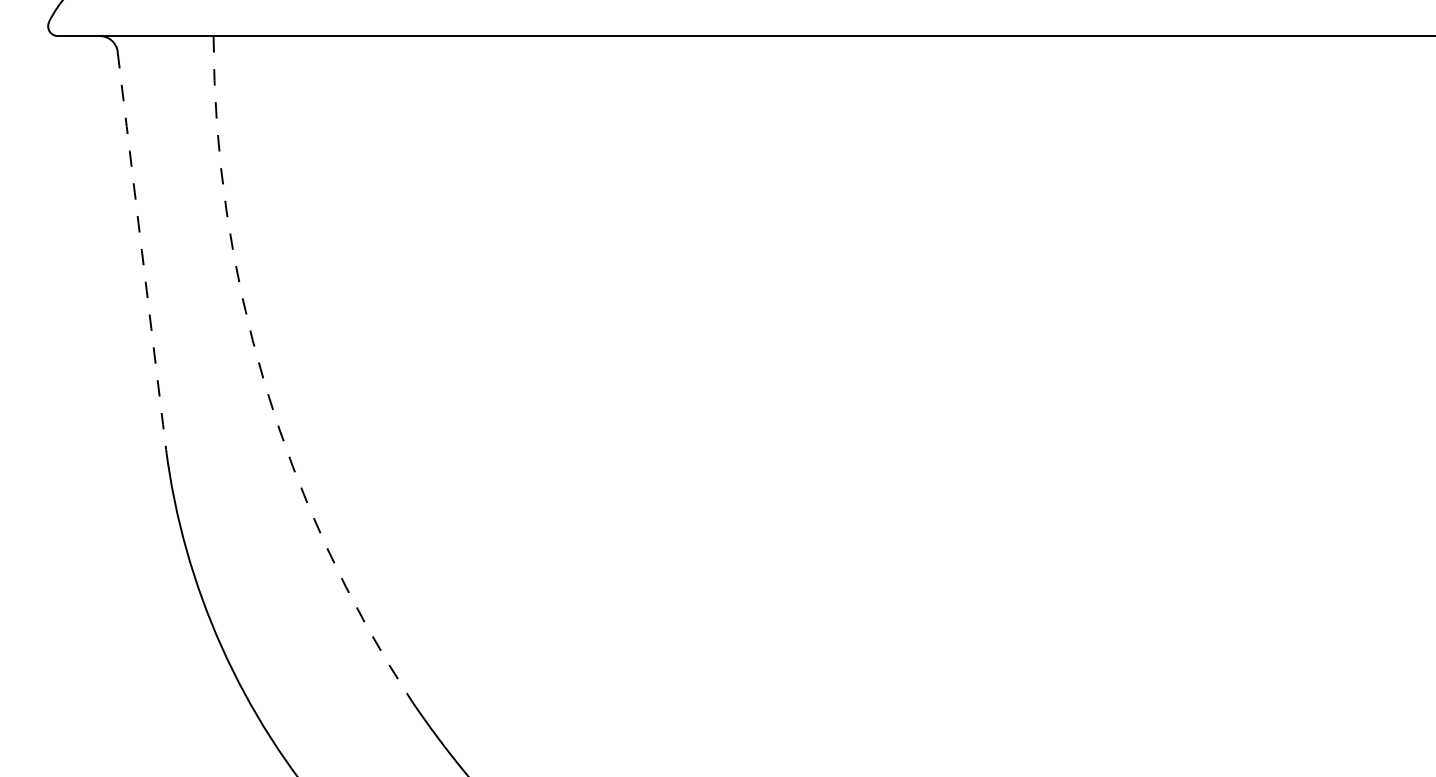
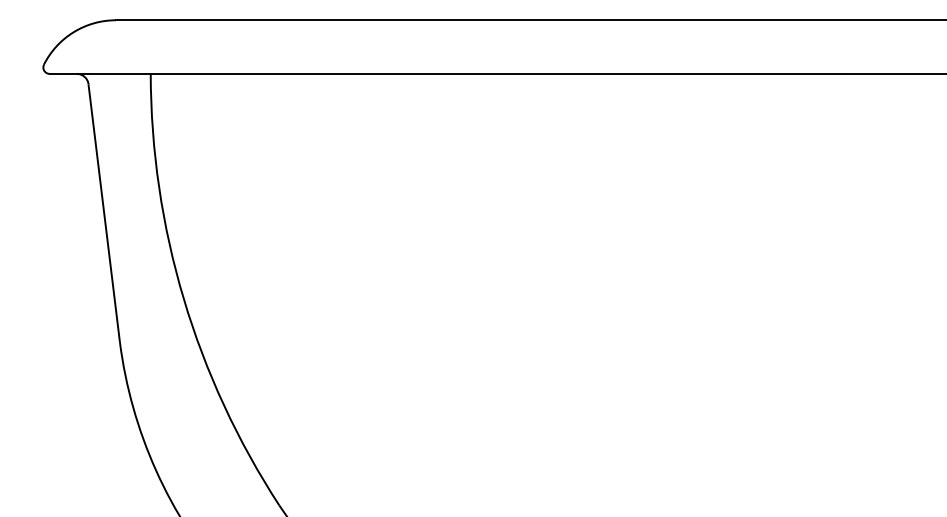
arc: (142, 251) -> (104, 213), dashed -> solid
arc: (264, 383) -> (183, 299), dashed -> solid

